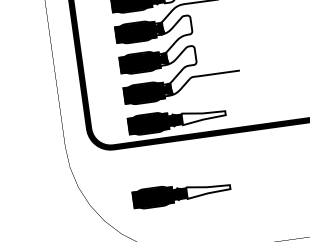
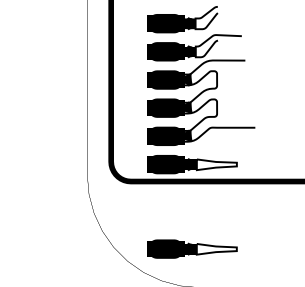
part: (182, 192) -> (192, 248), moved

